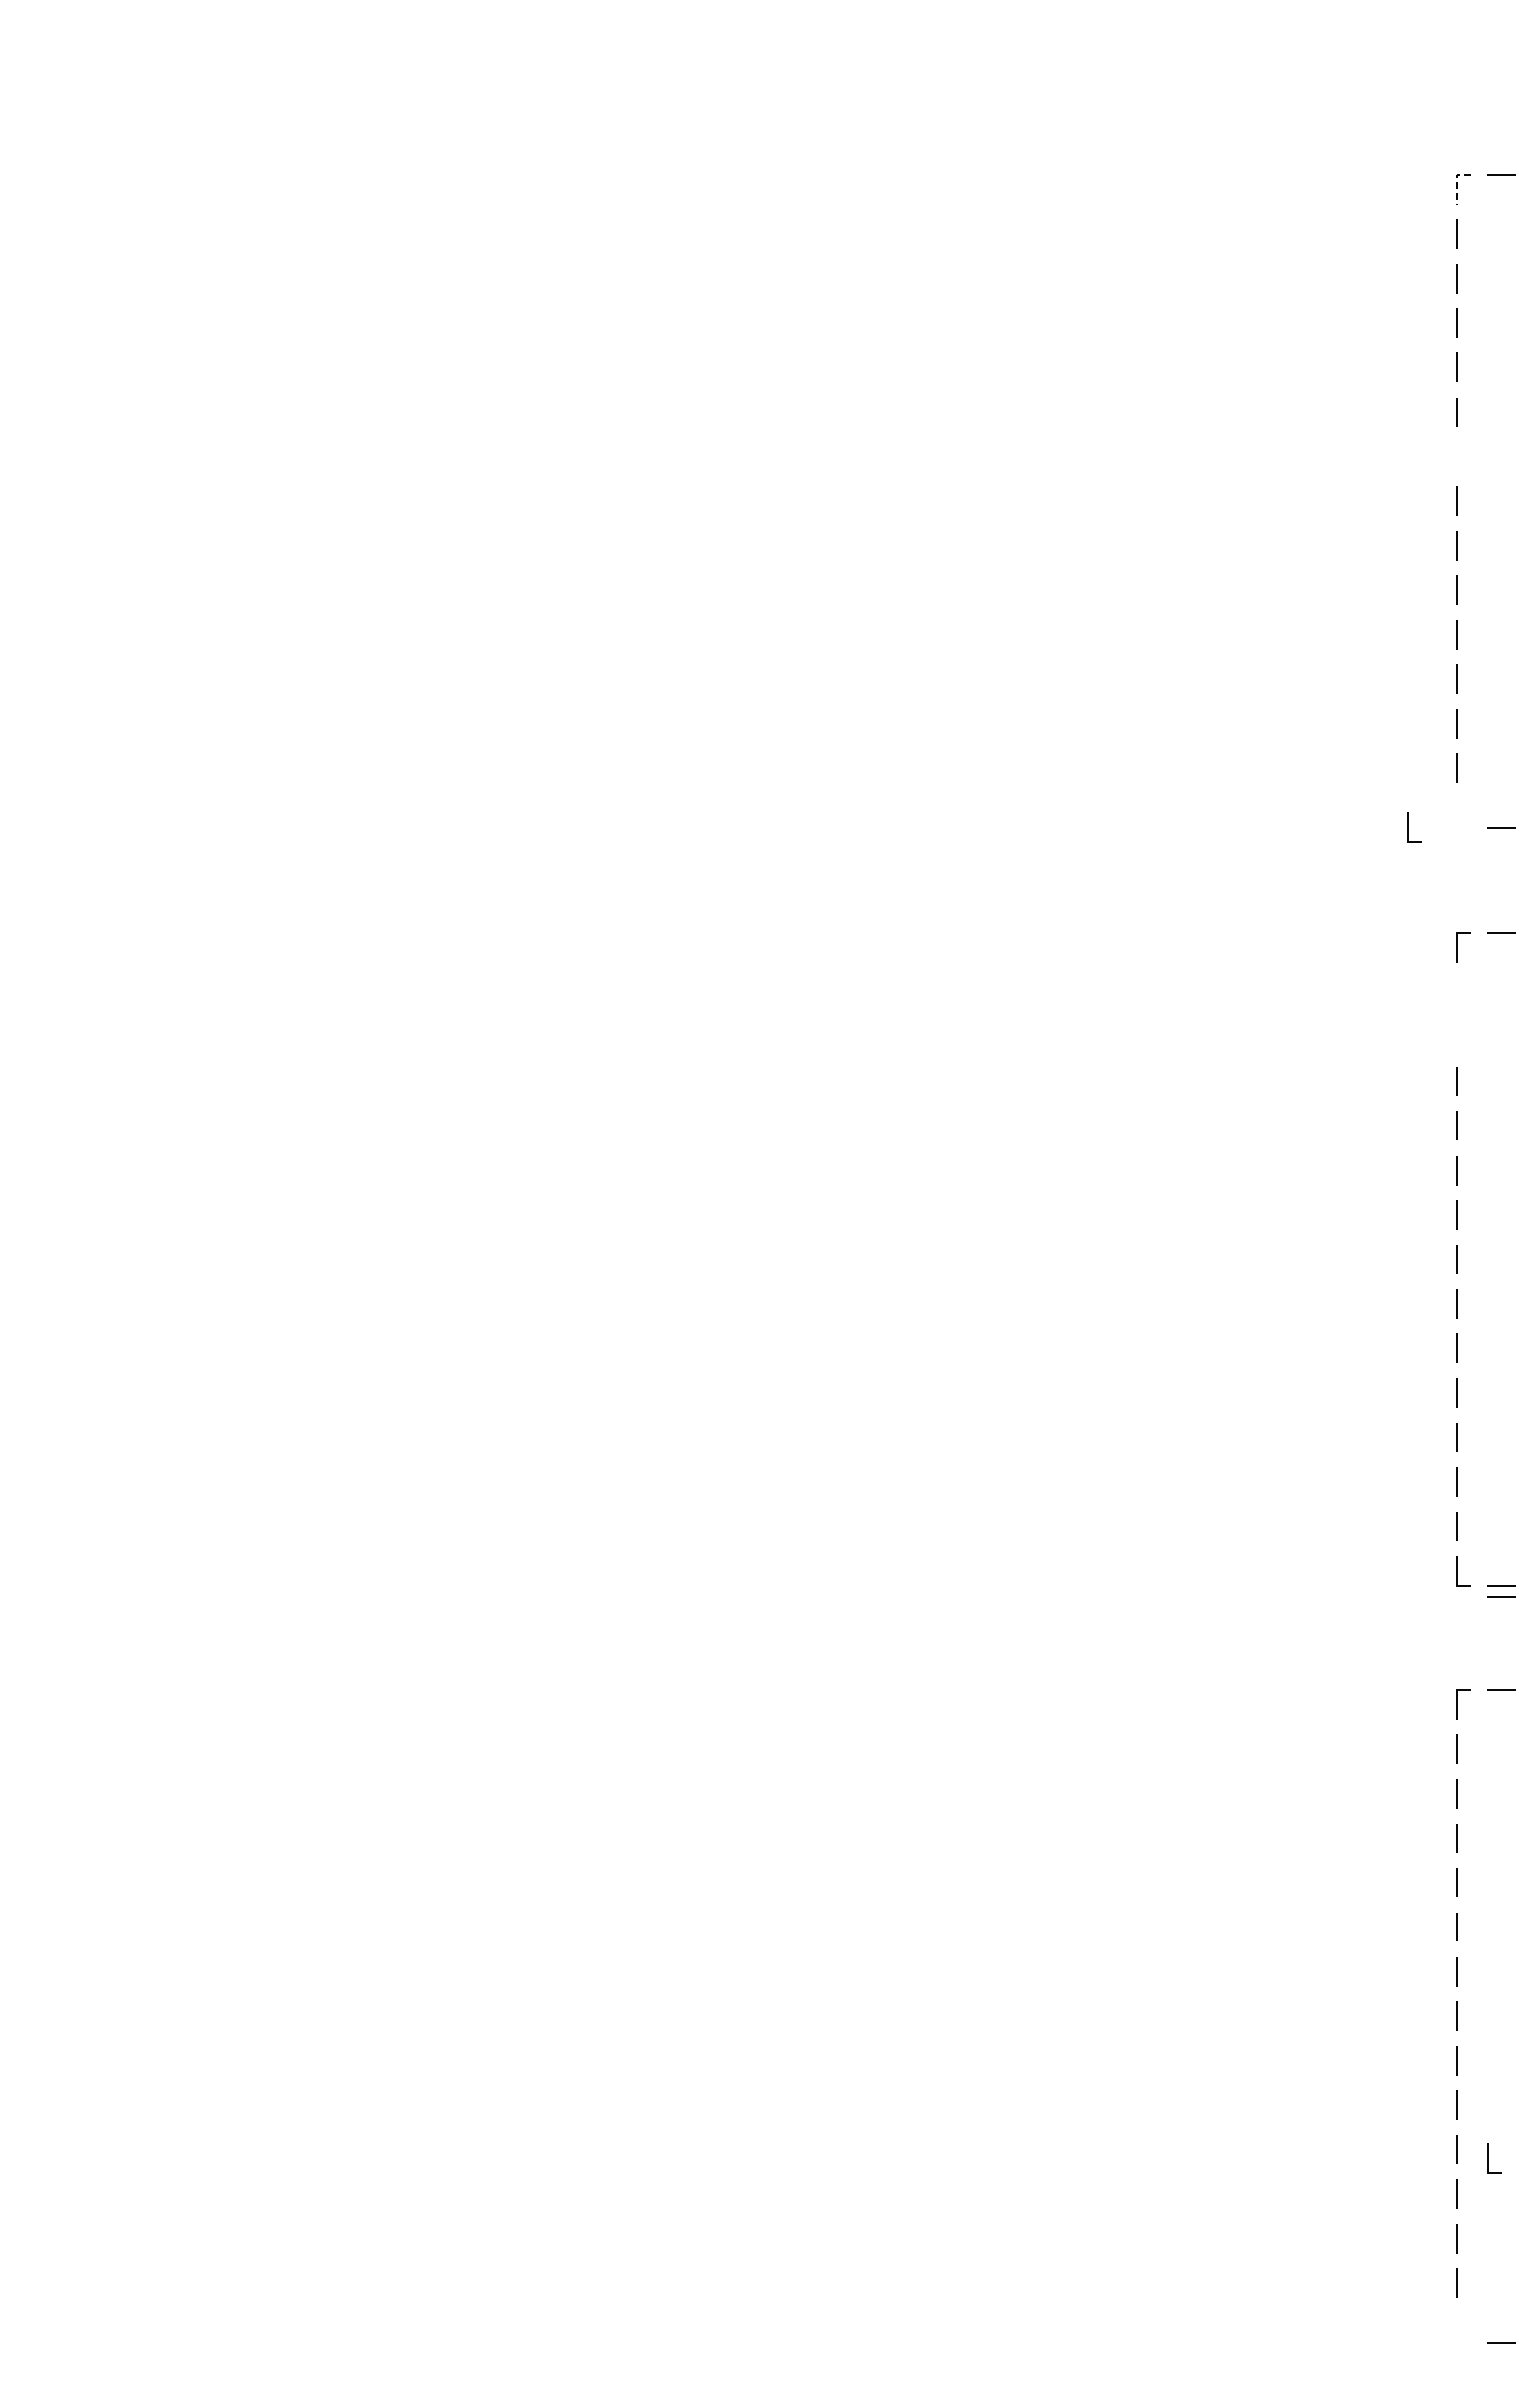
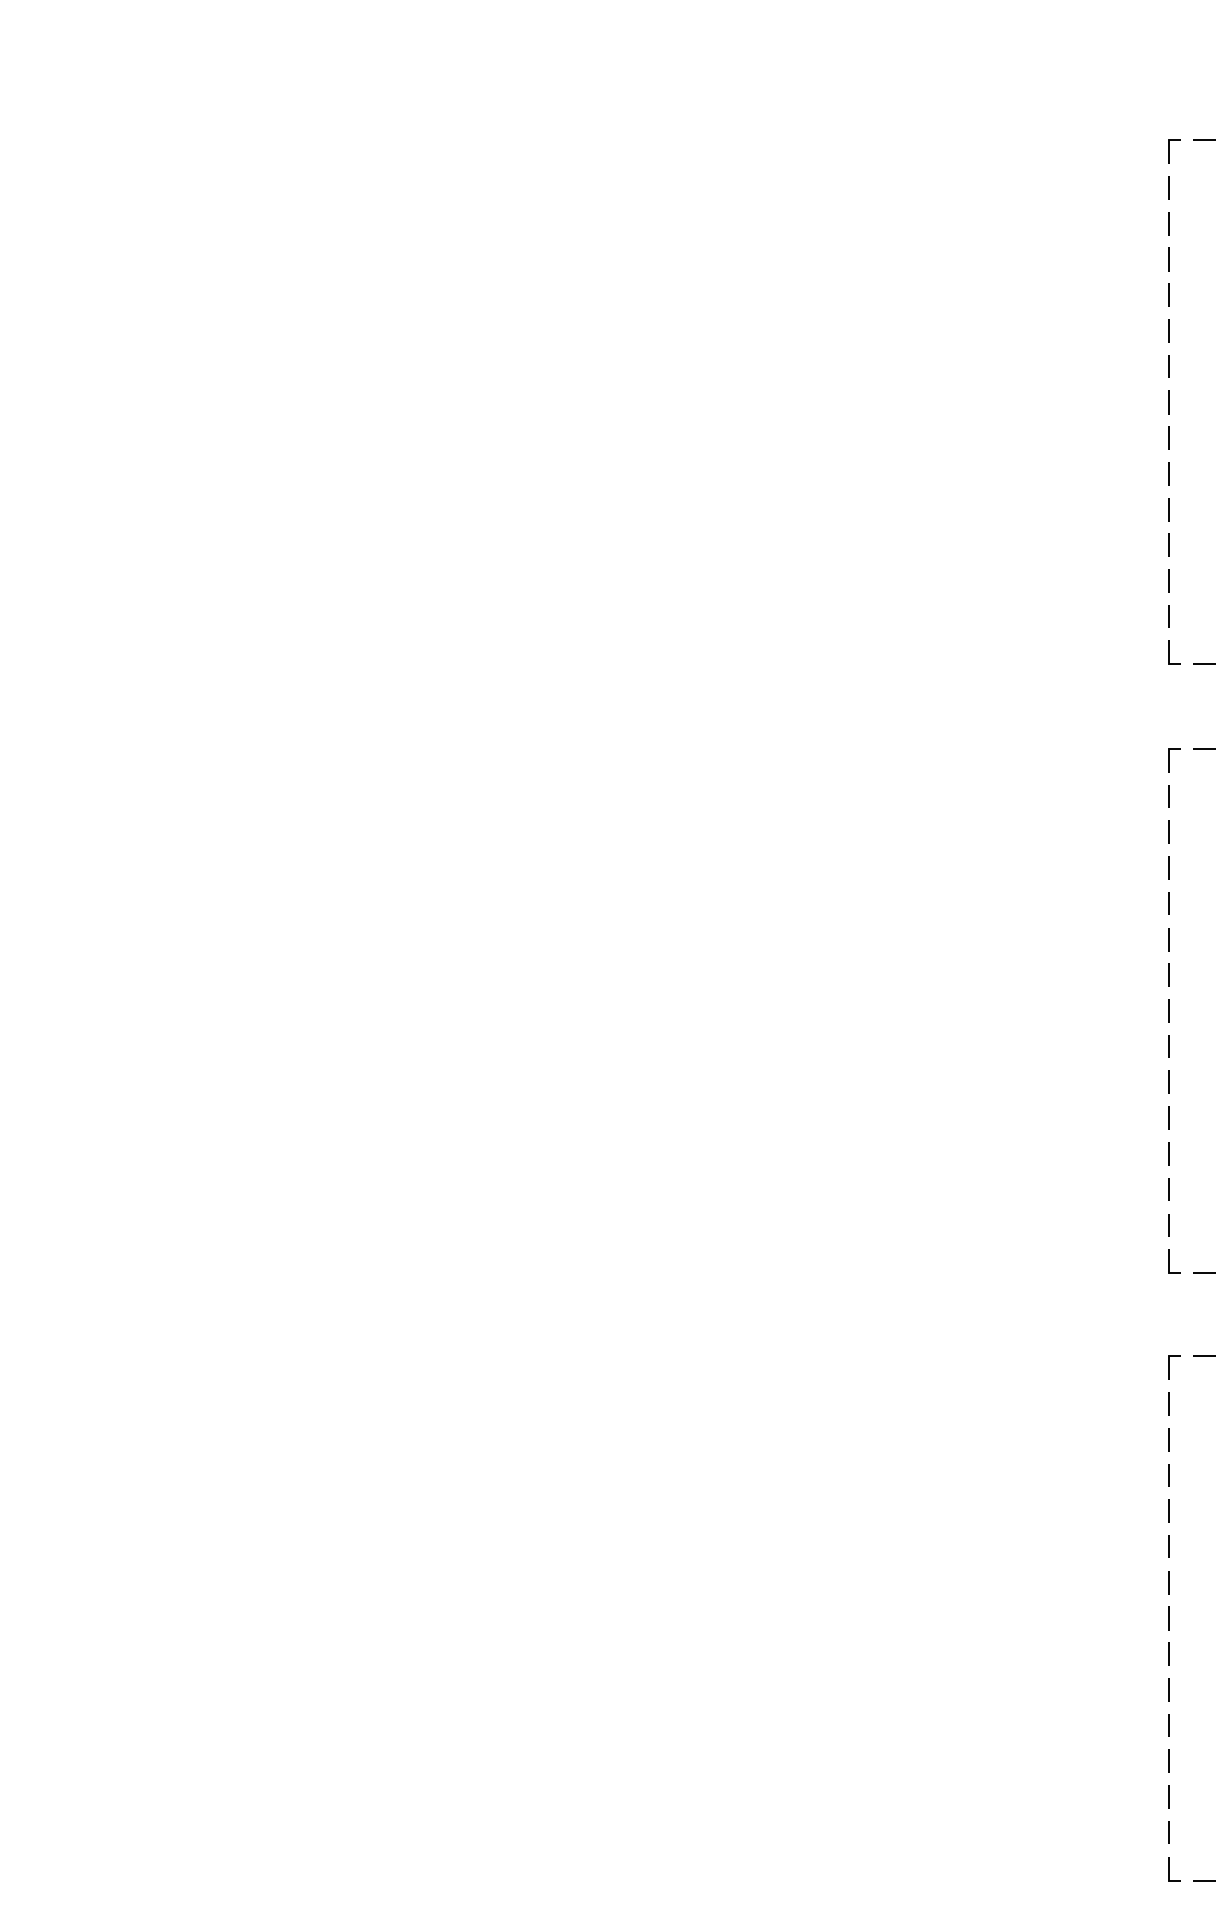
line: (1456, 181) -> (1168, 145), dashed -> solid
line: (1456, 456) -> (1168, 366), added
line: (1408, 827) -> (1169, 652), moved
line: (1456, 991) -> (1168, 795), added
line: (1456, 1036) -> (1168, 831), added
line: (1501, 1596) -> (1204, 1281), removed
line: (1488, 2158) -> (1169, 1868), moved

